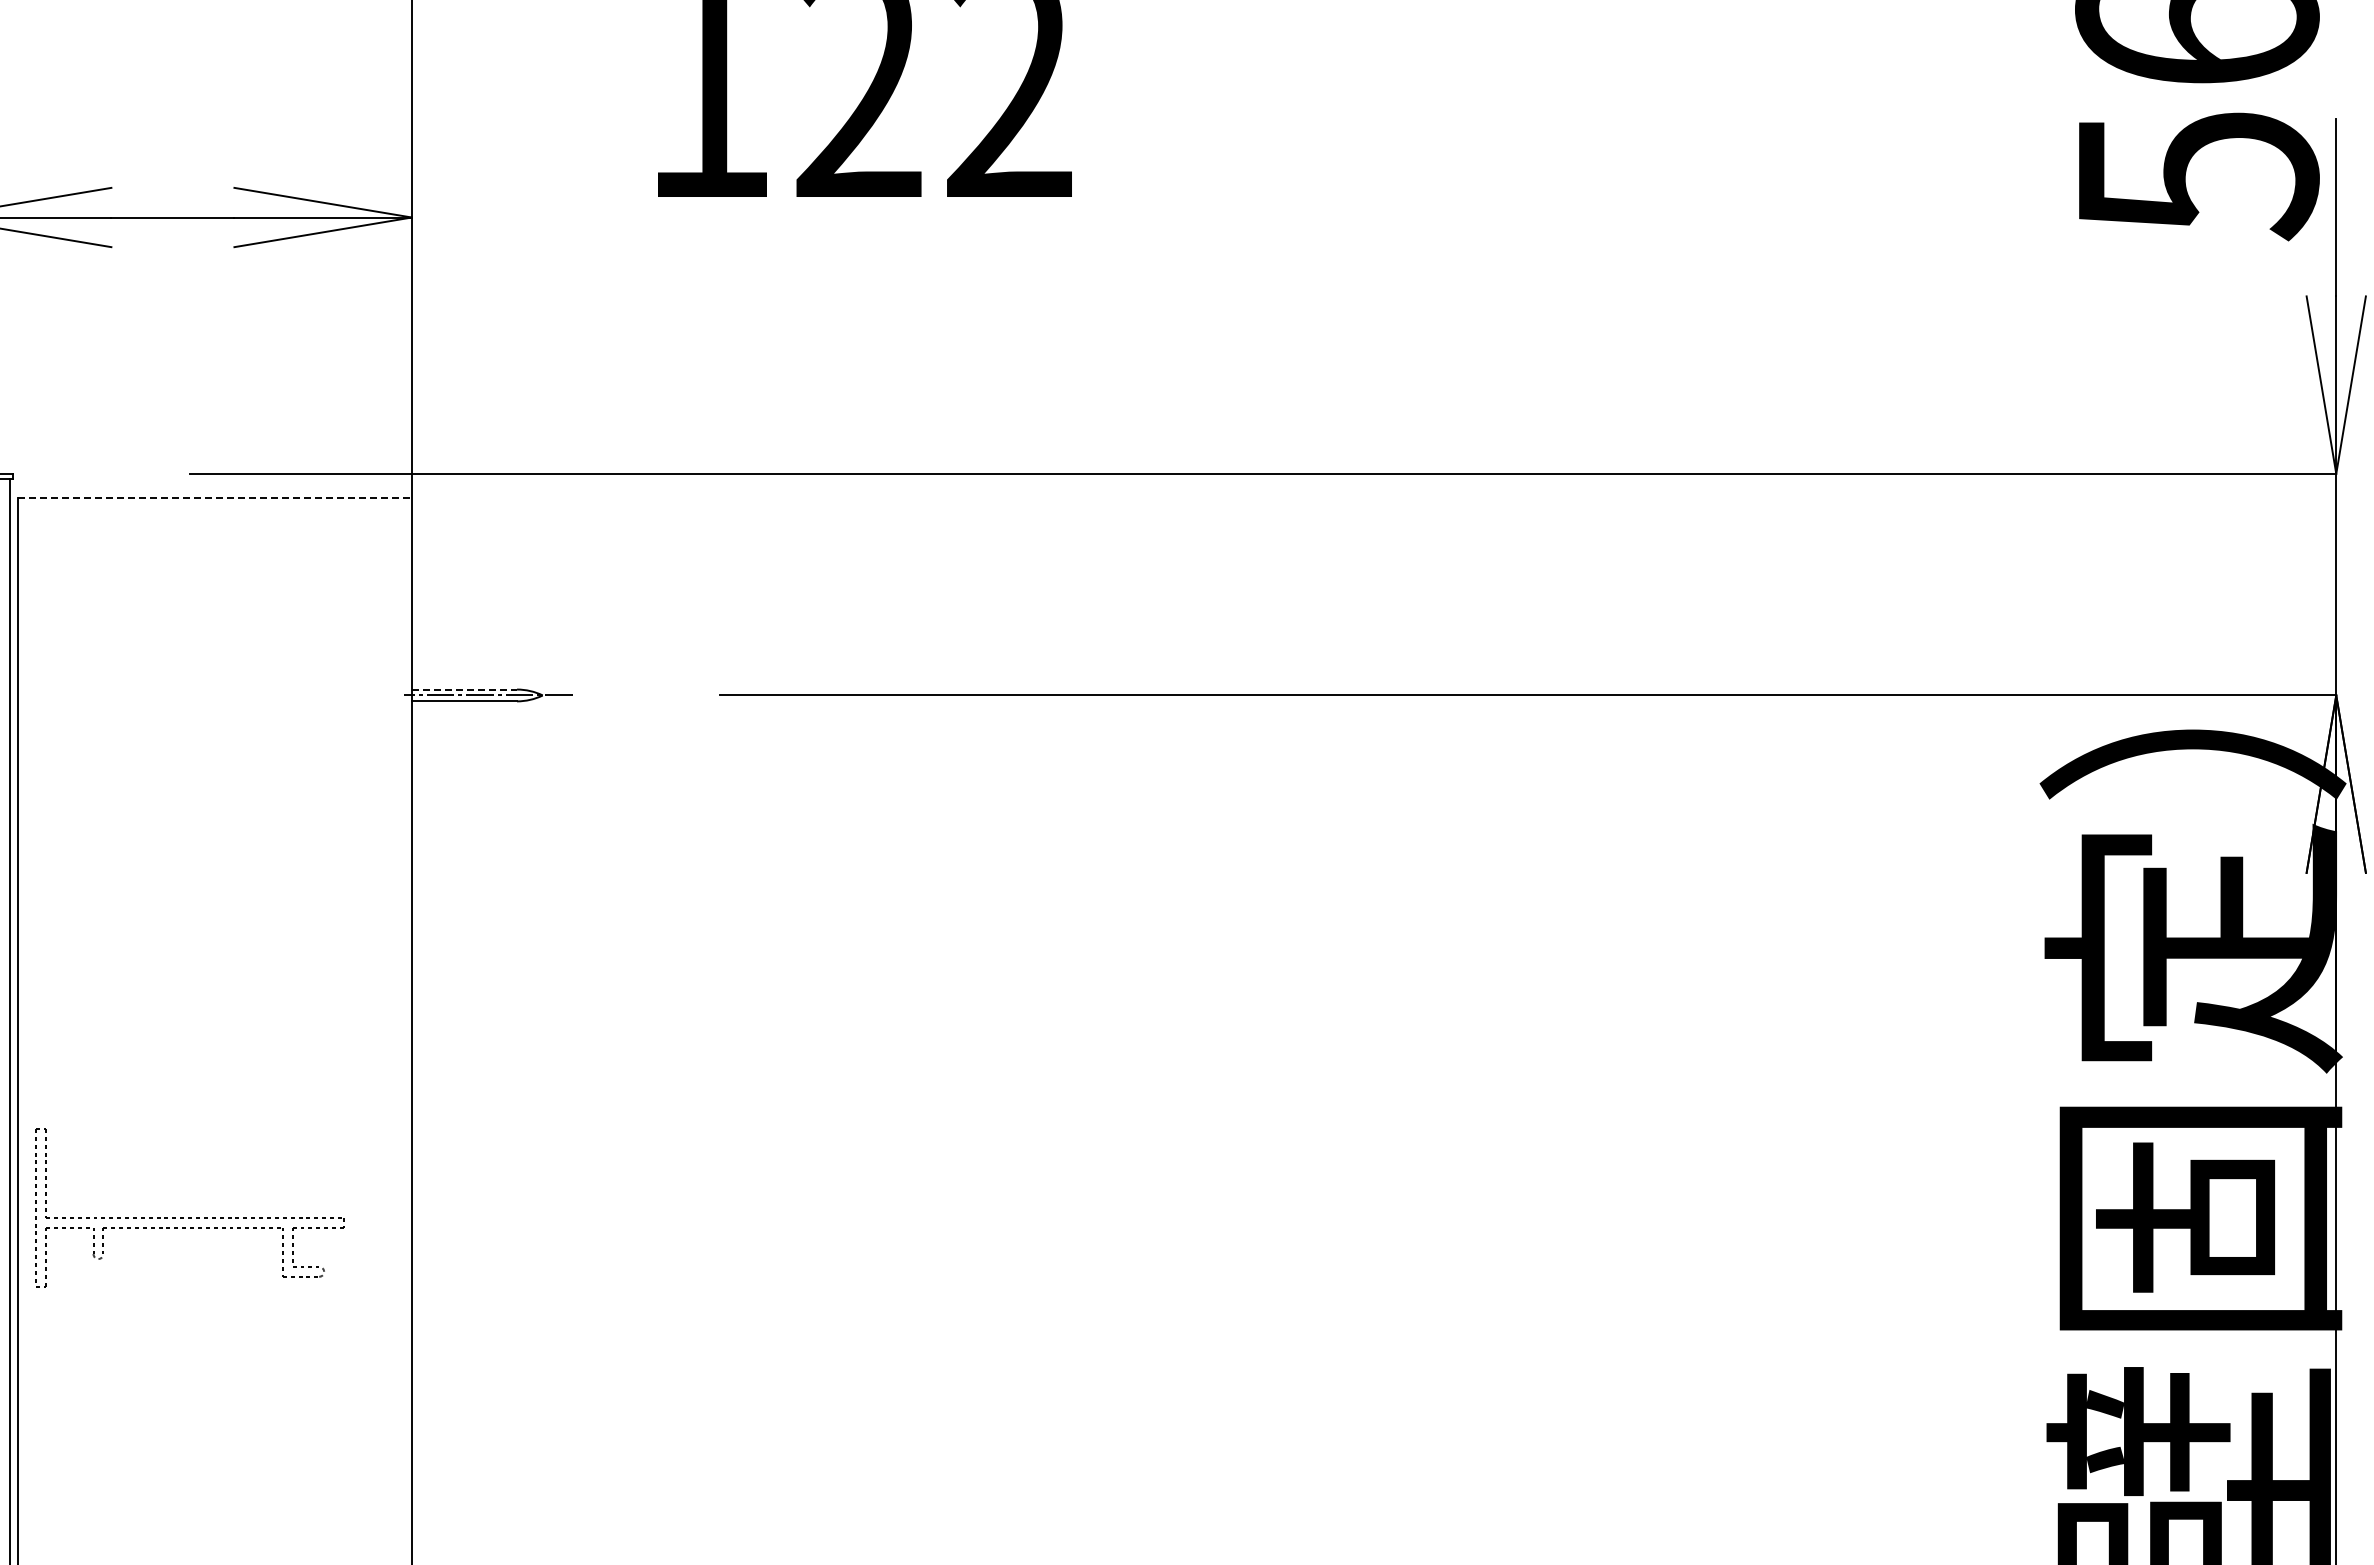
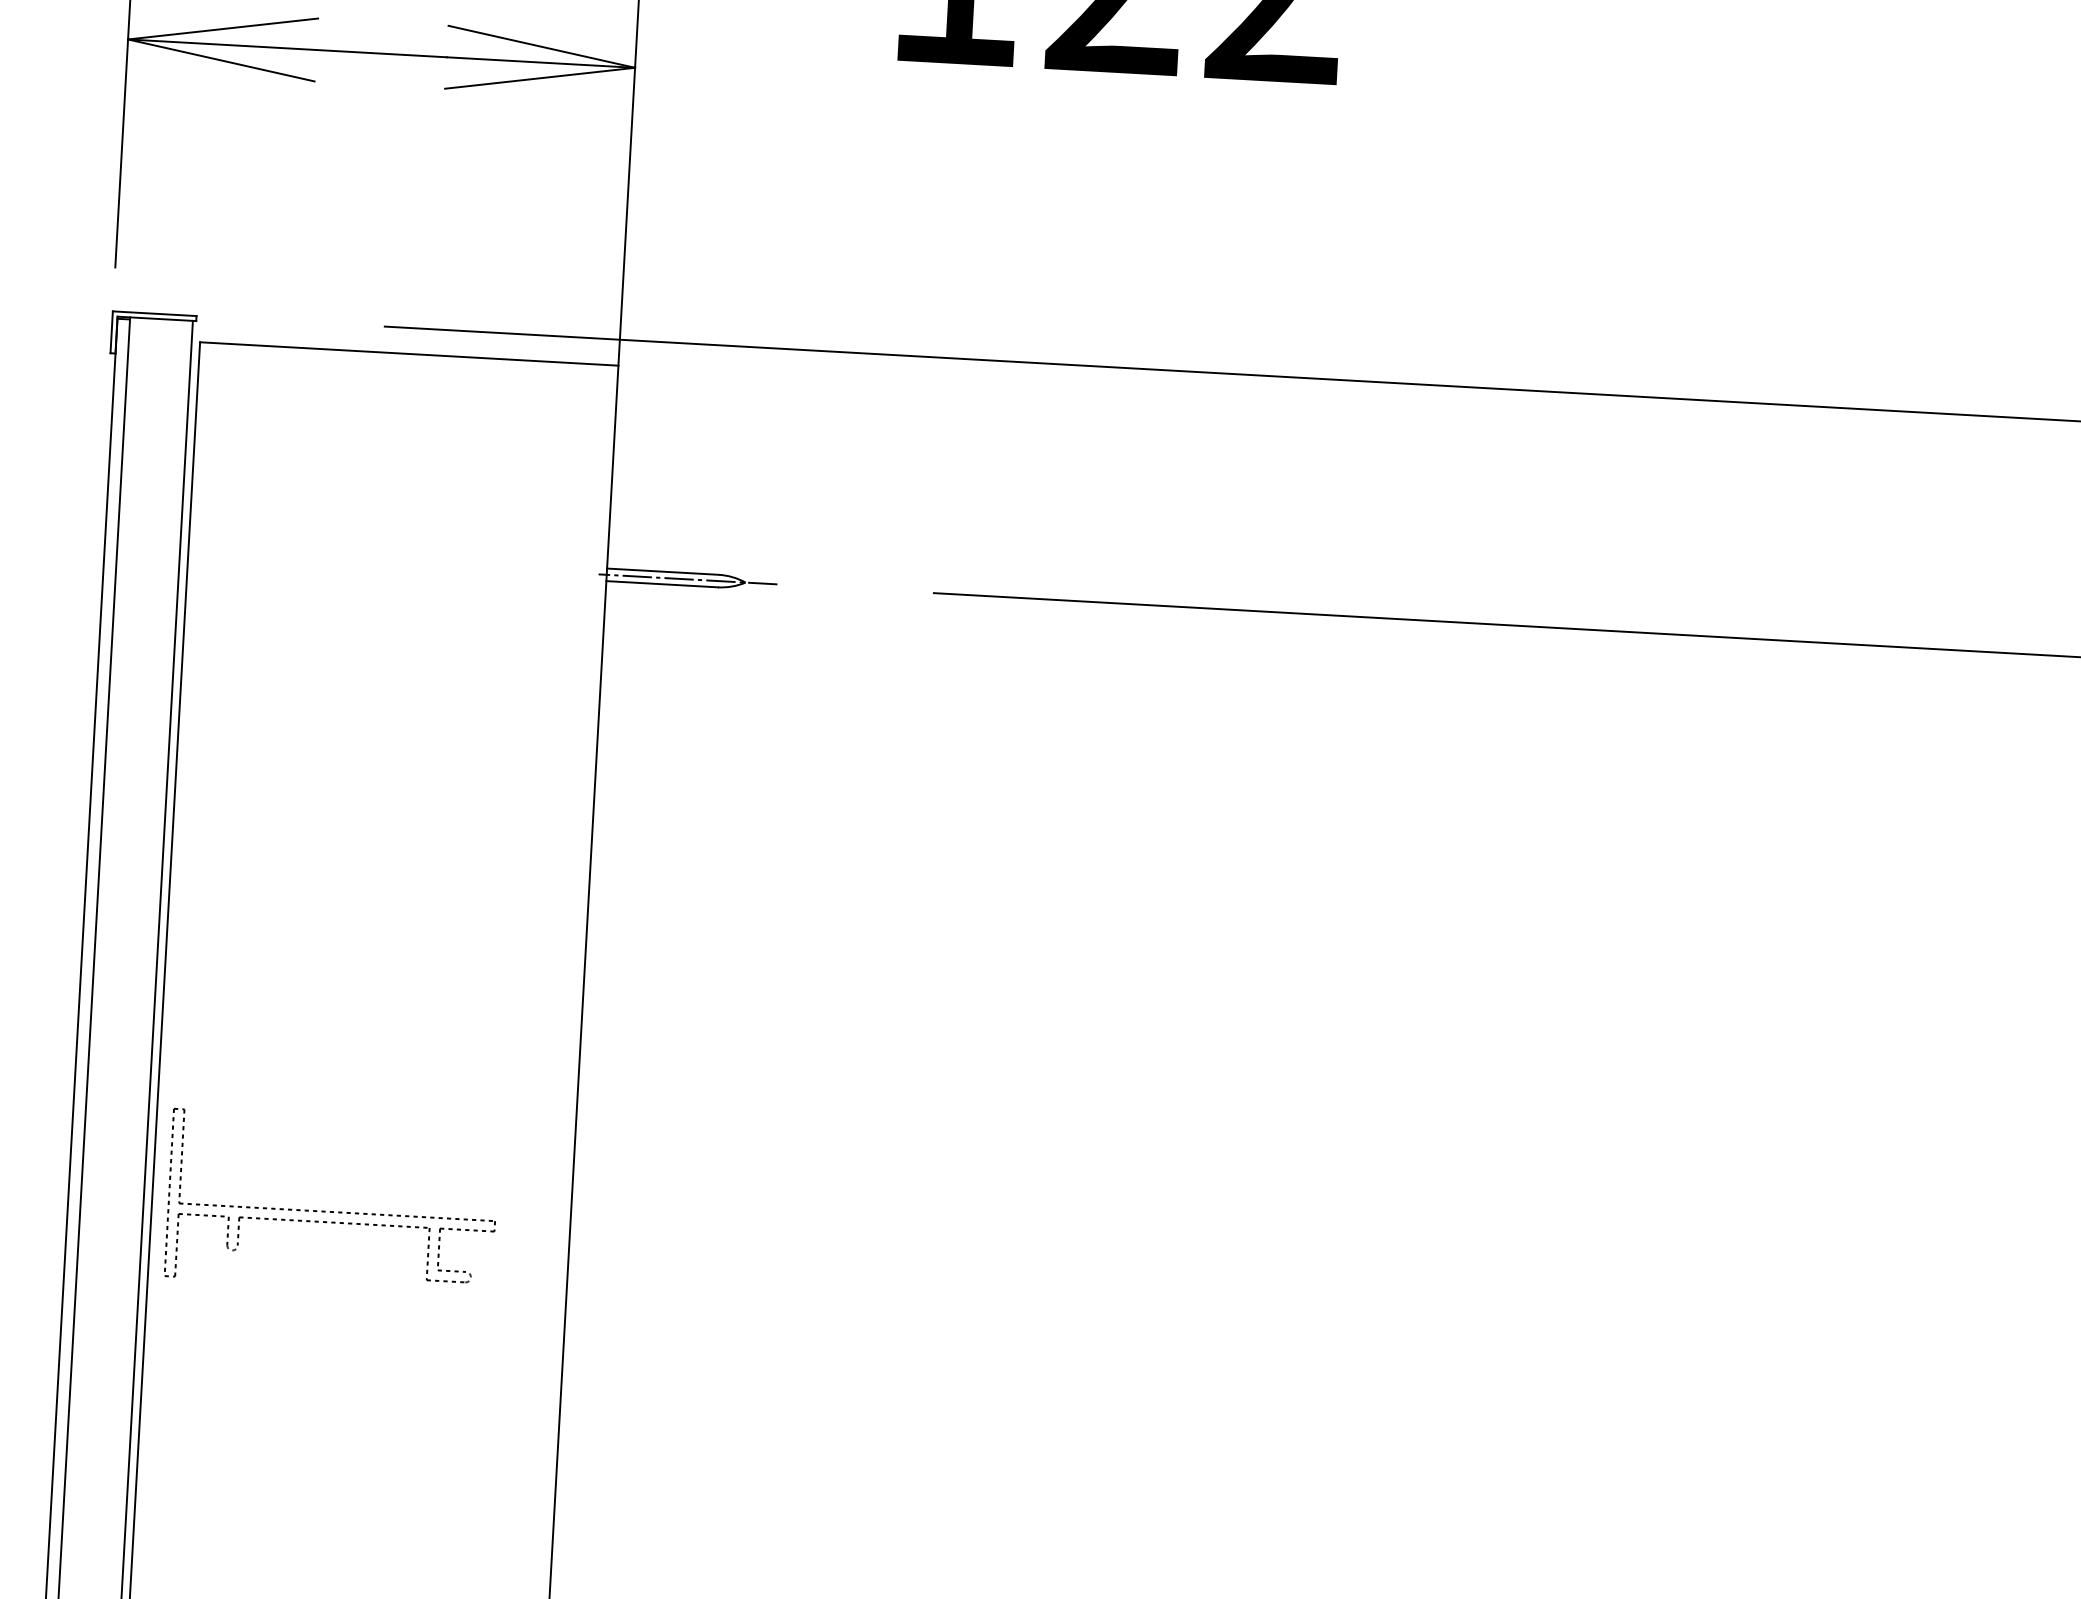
line: (215, 498) -> (410, 354), dashed -> solid
line: (464, 689) -> (662, 571), dashed -> solid
part: (189, 1217) -> (331, 1211), moved

